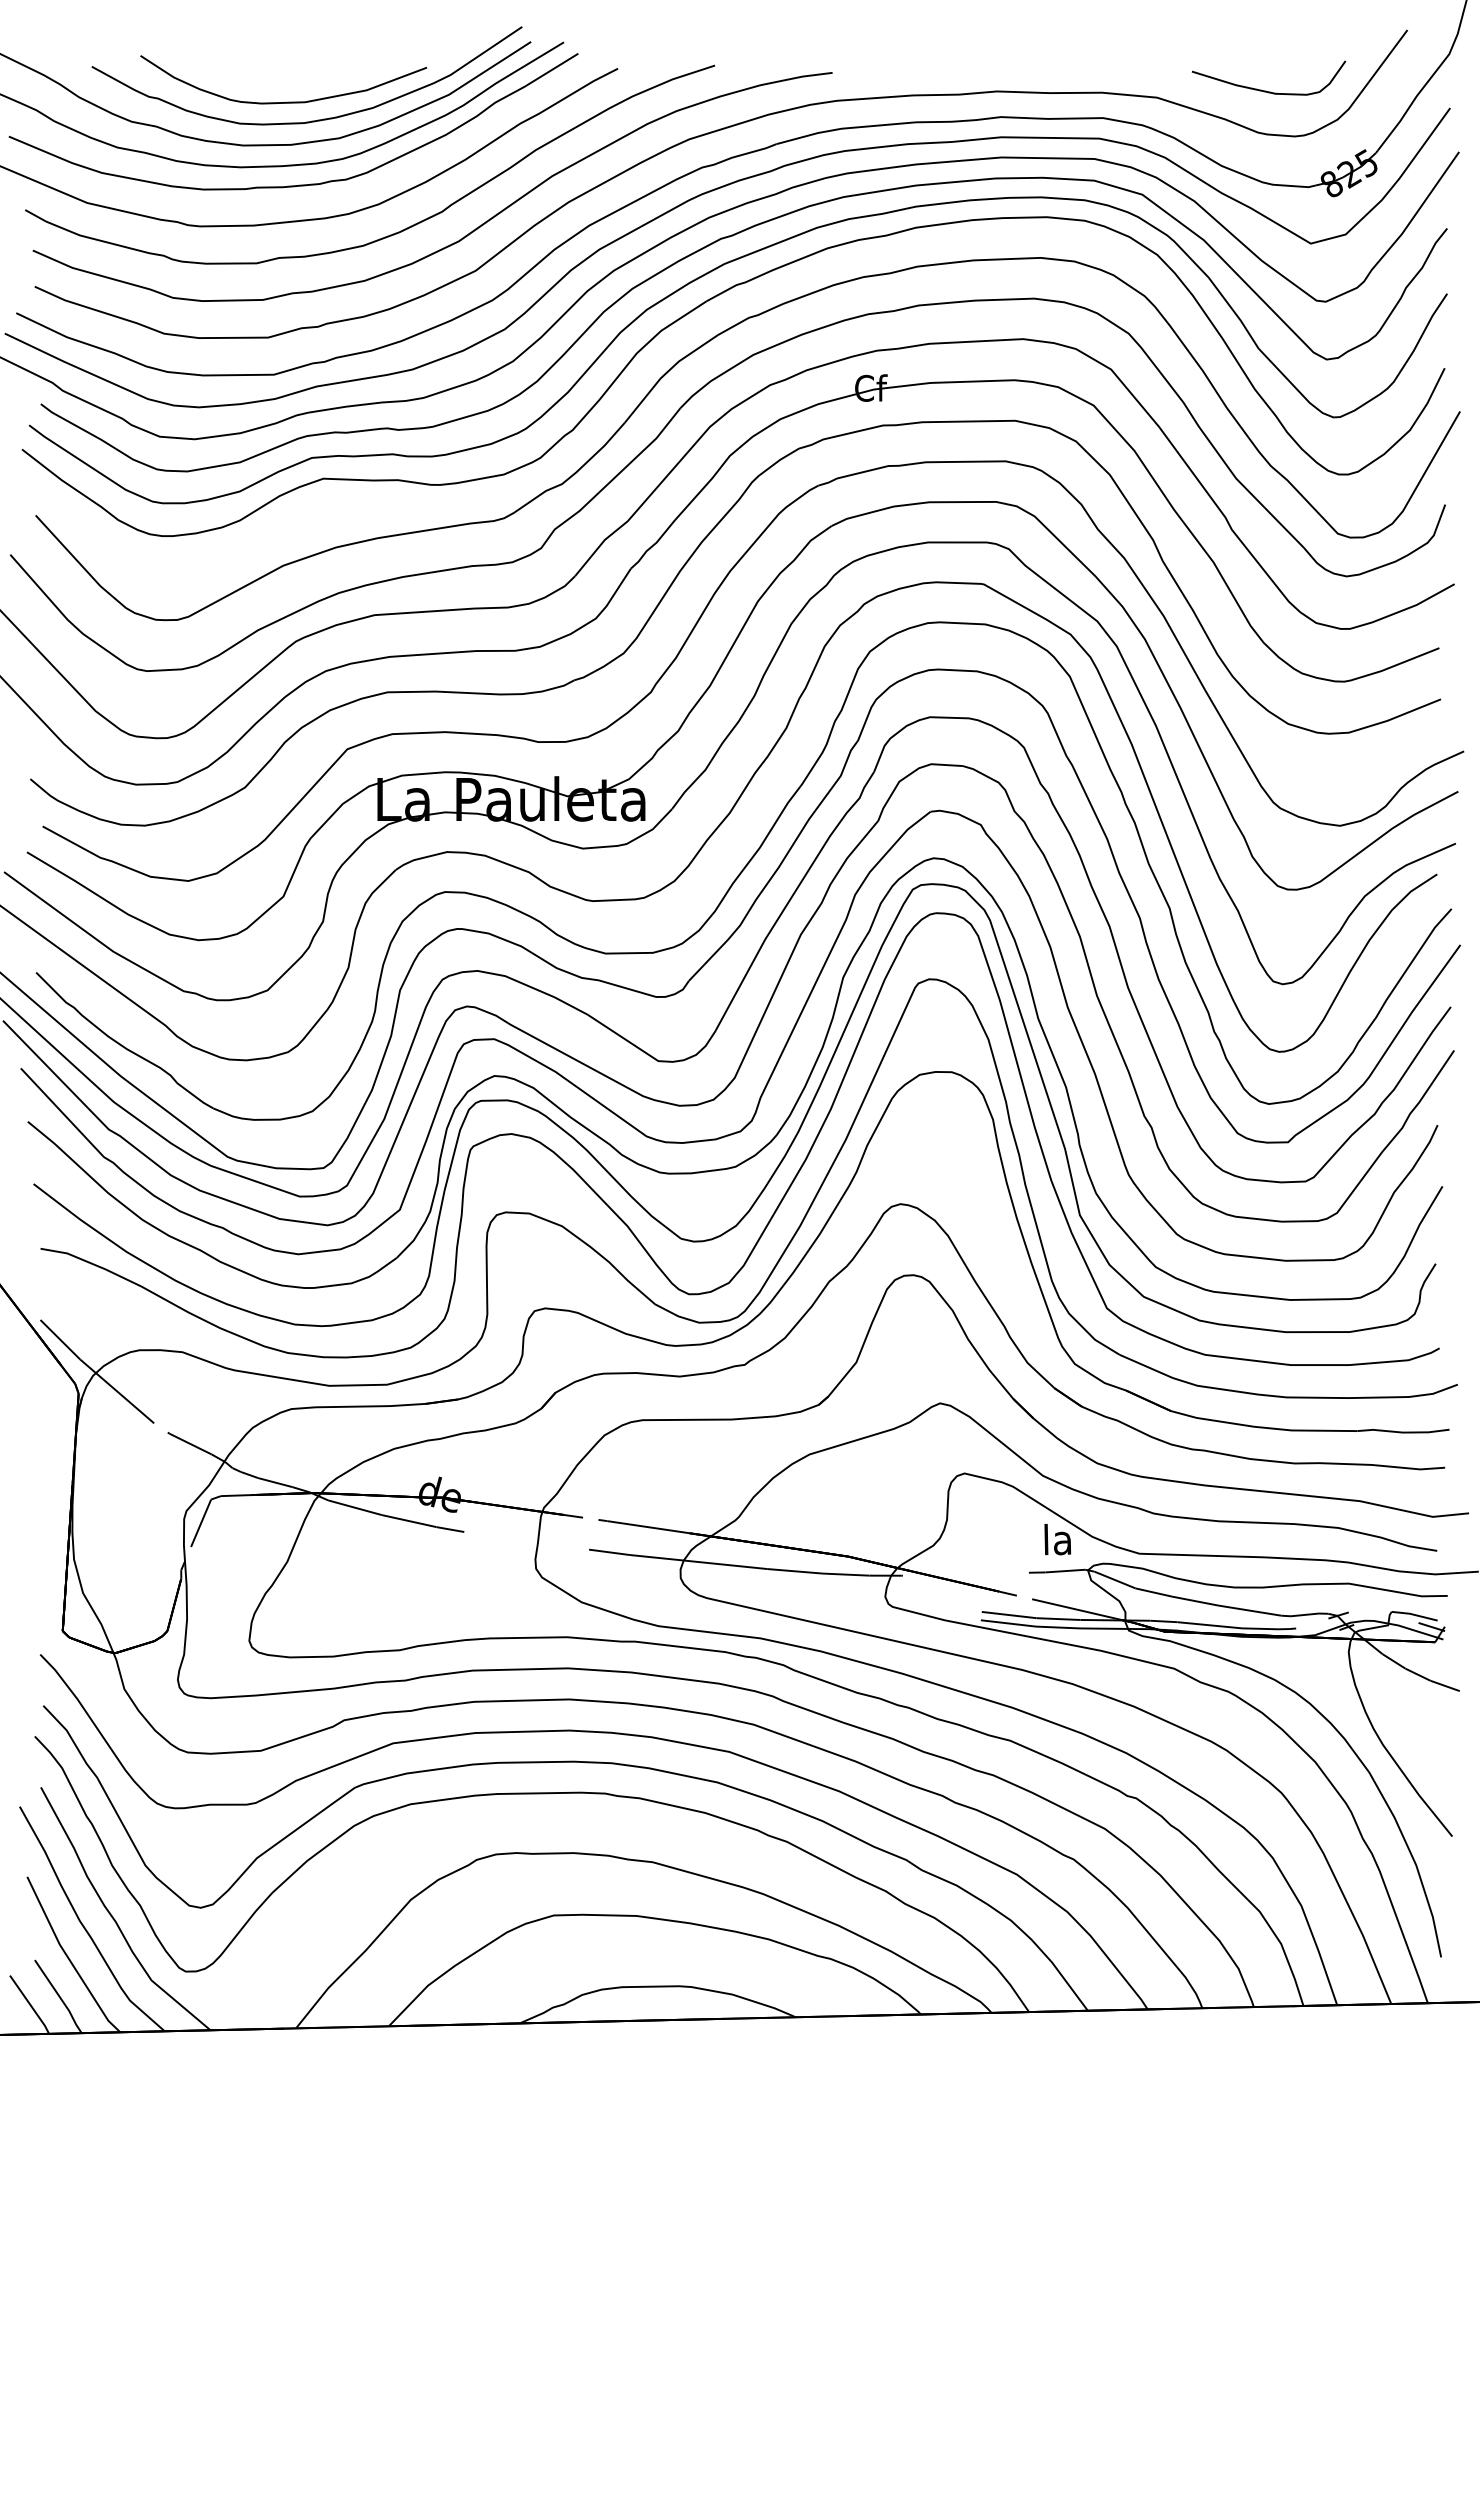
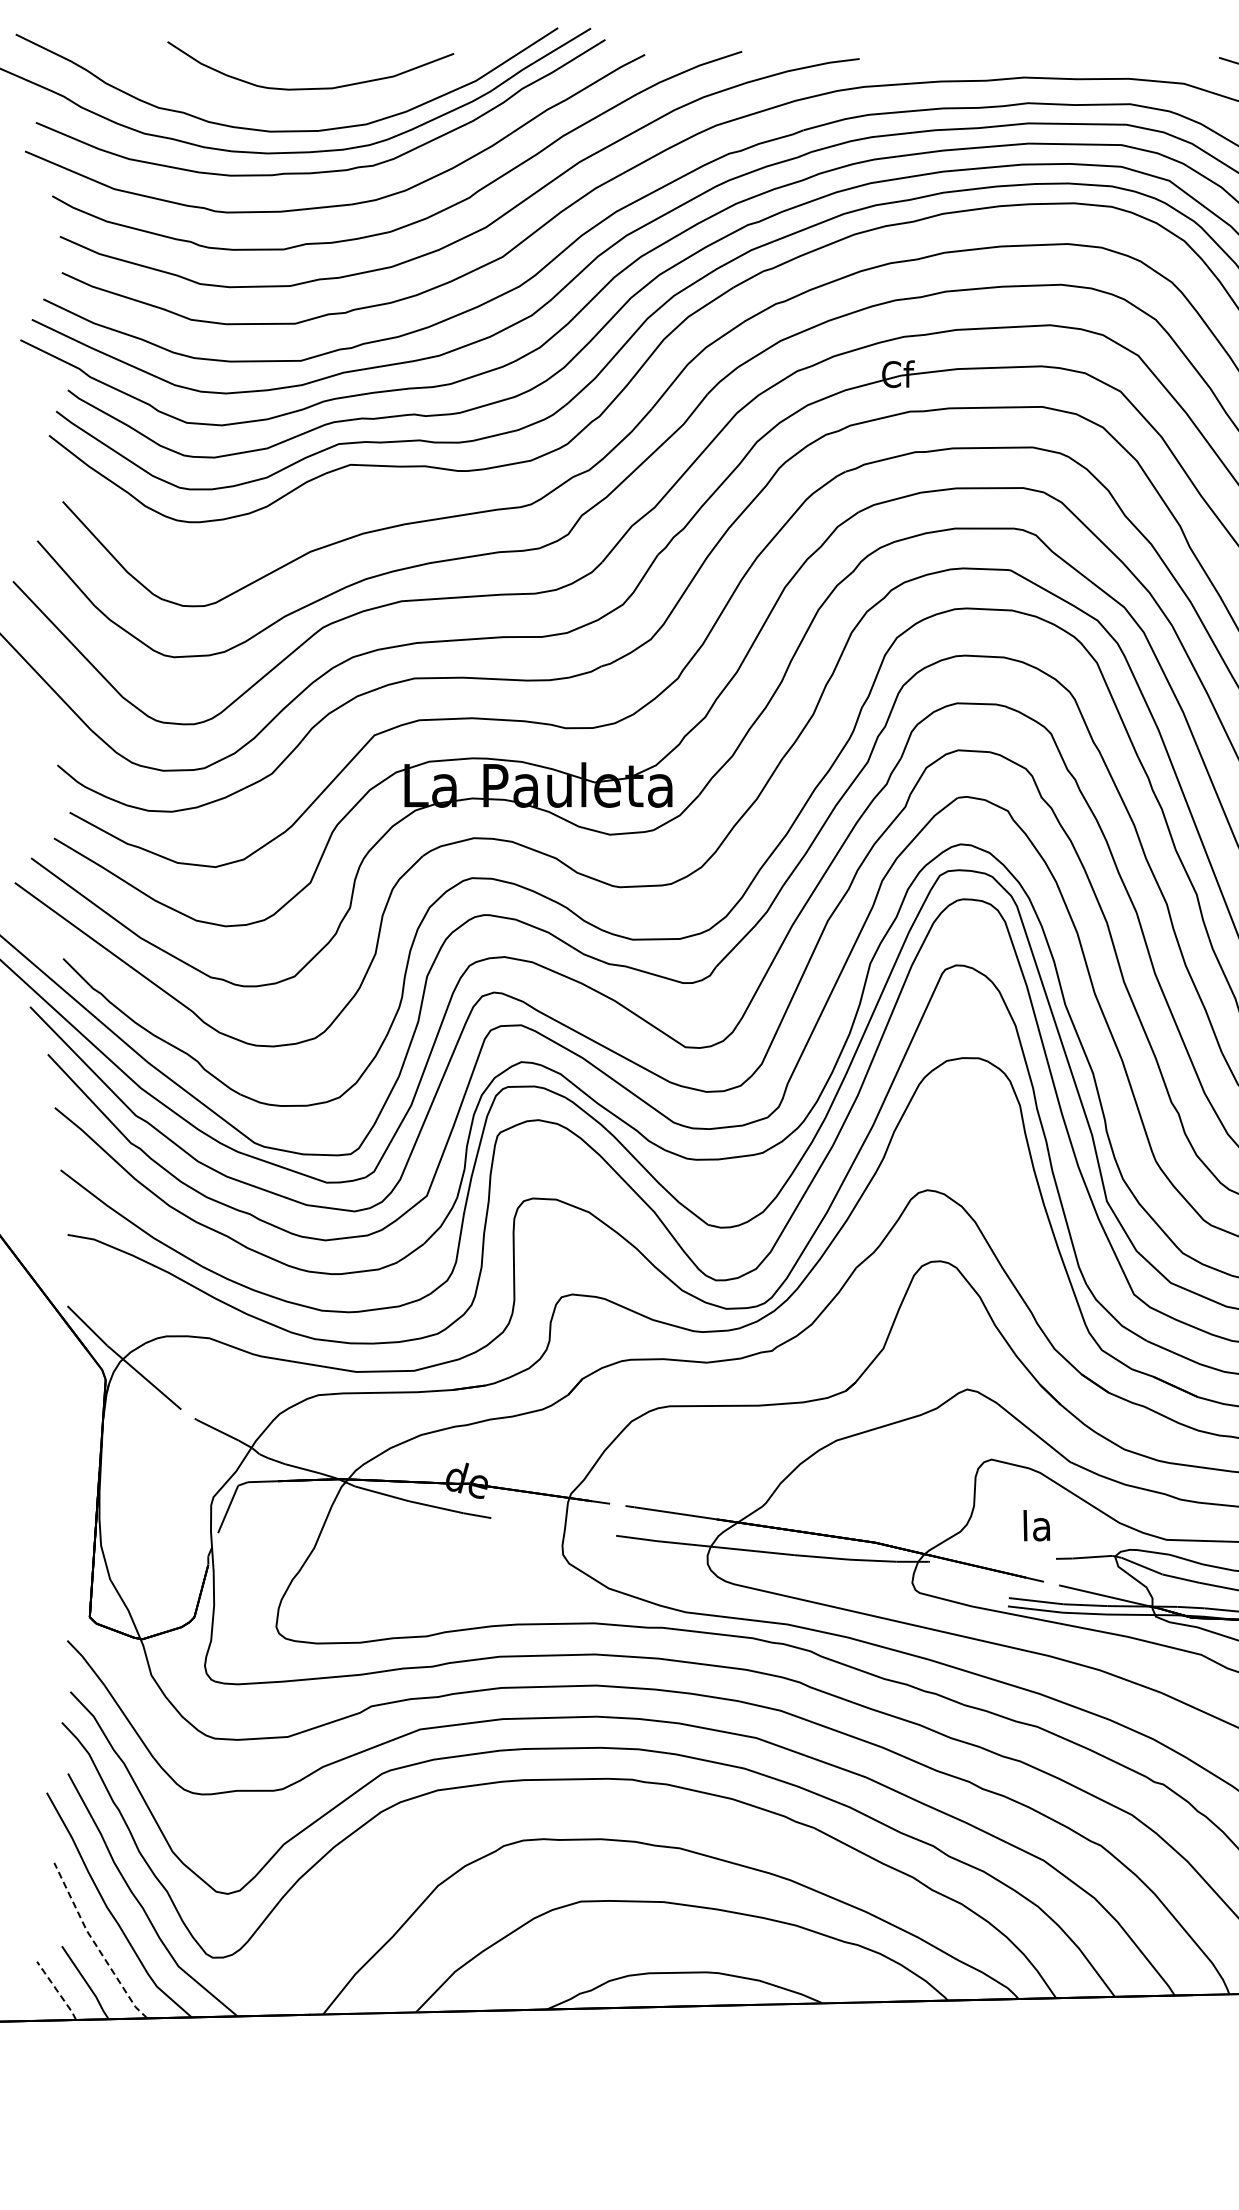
curve: (317, 119) -> (344, 105), removed
text: (1057, 1539) -> (1036, 1525), moved
line: (68, 1958) -> (95, 1944), solid -> dashed
line: (30, 2004) -> (57, 1990), solid -> dashed

